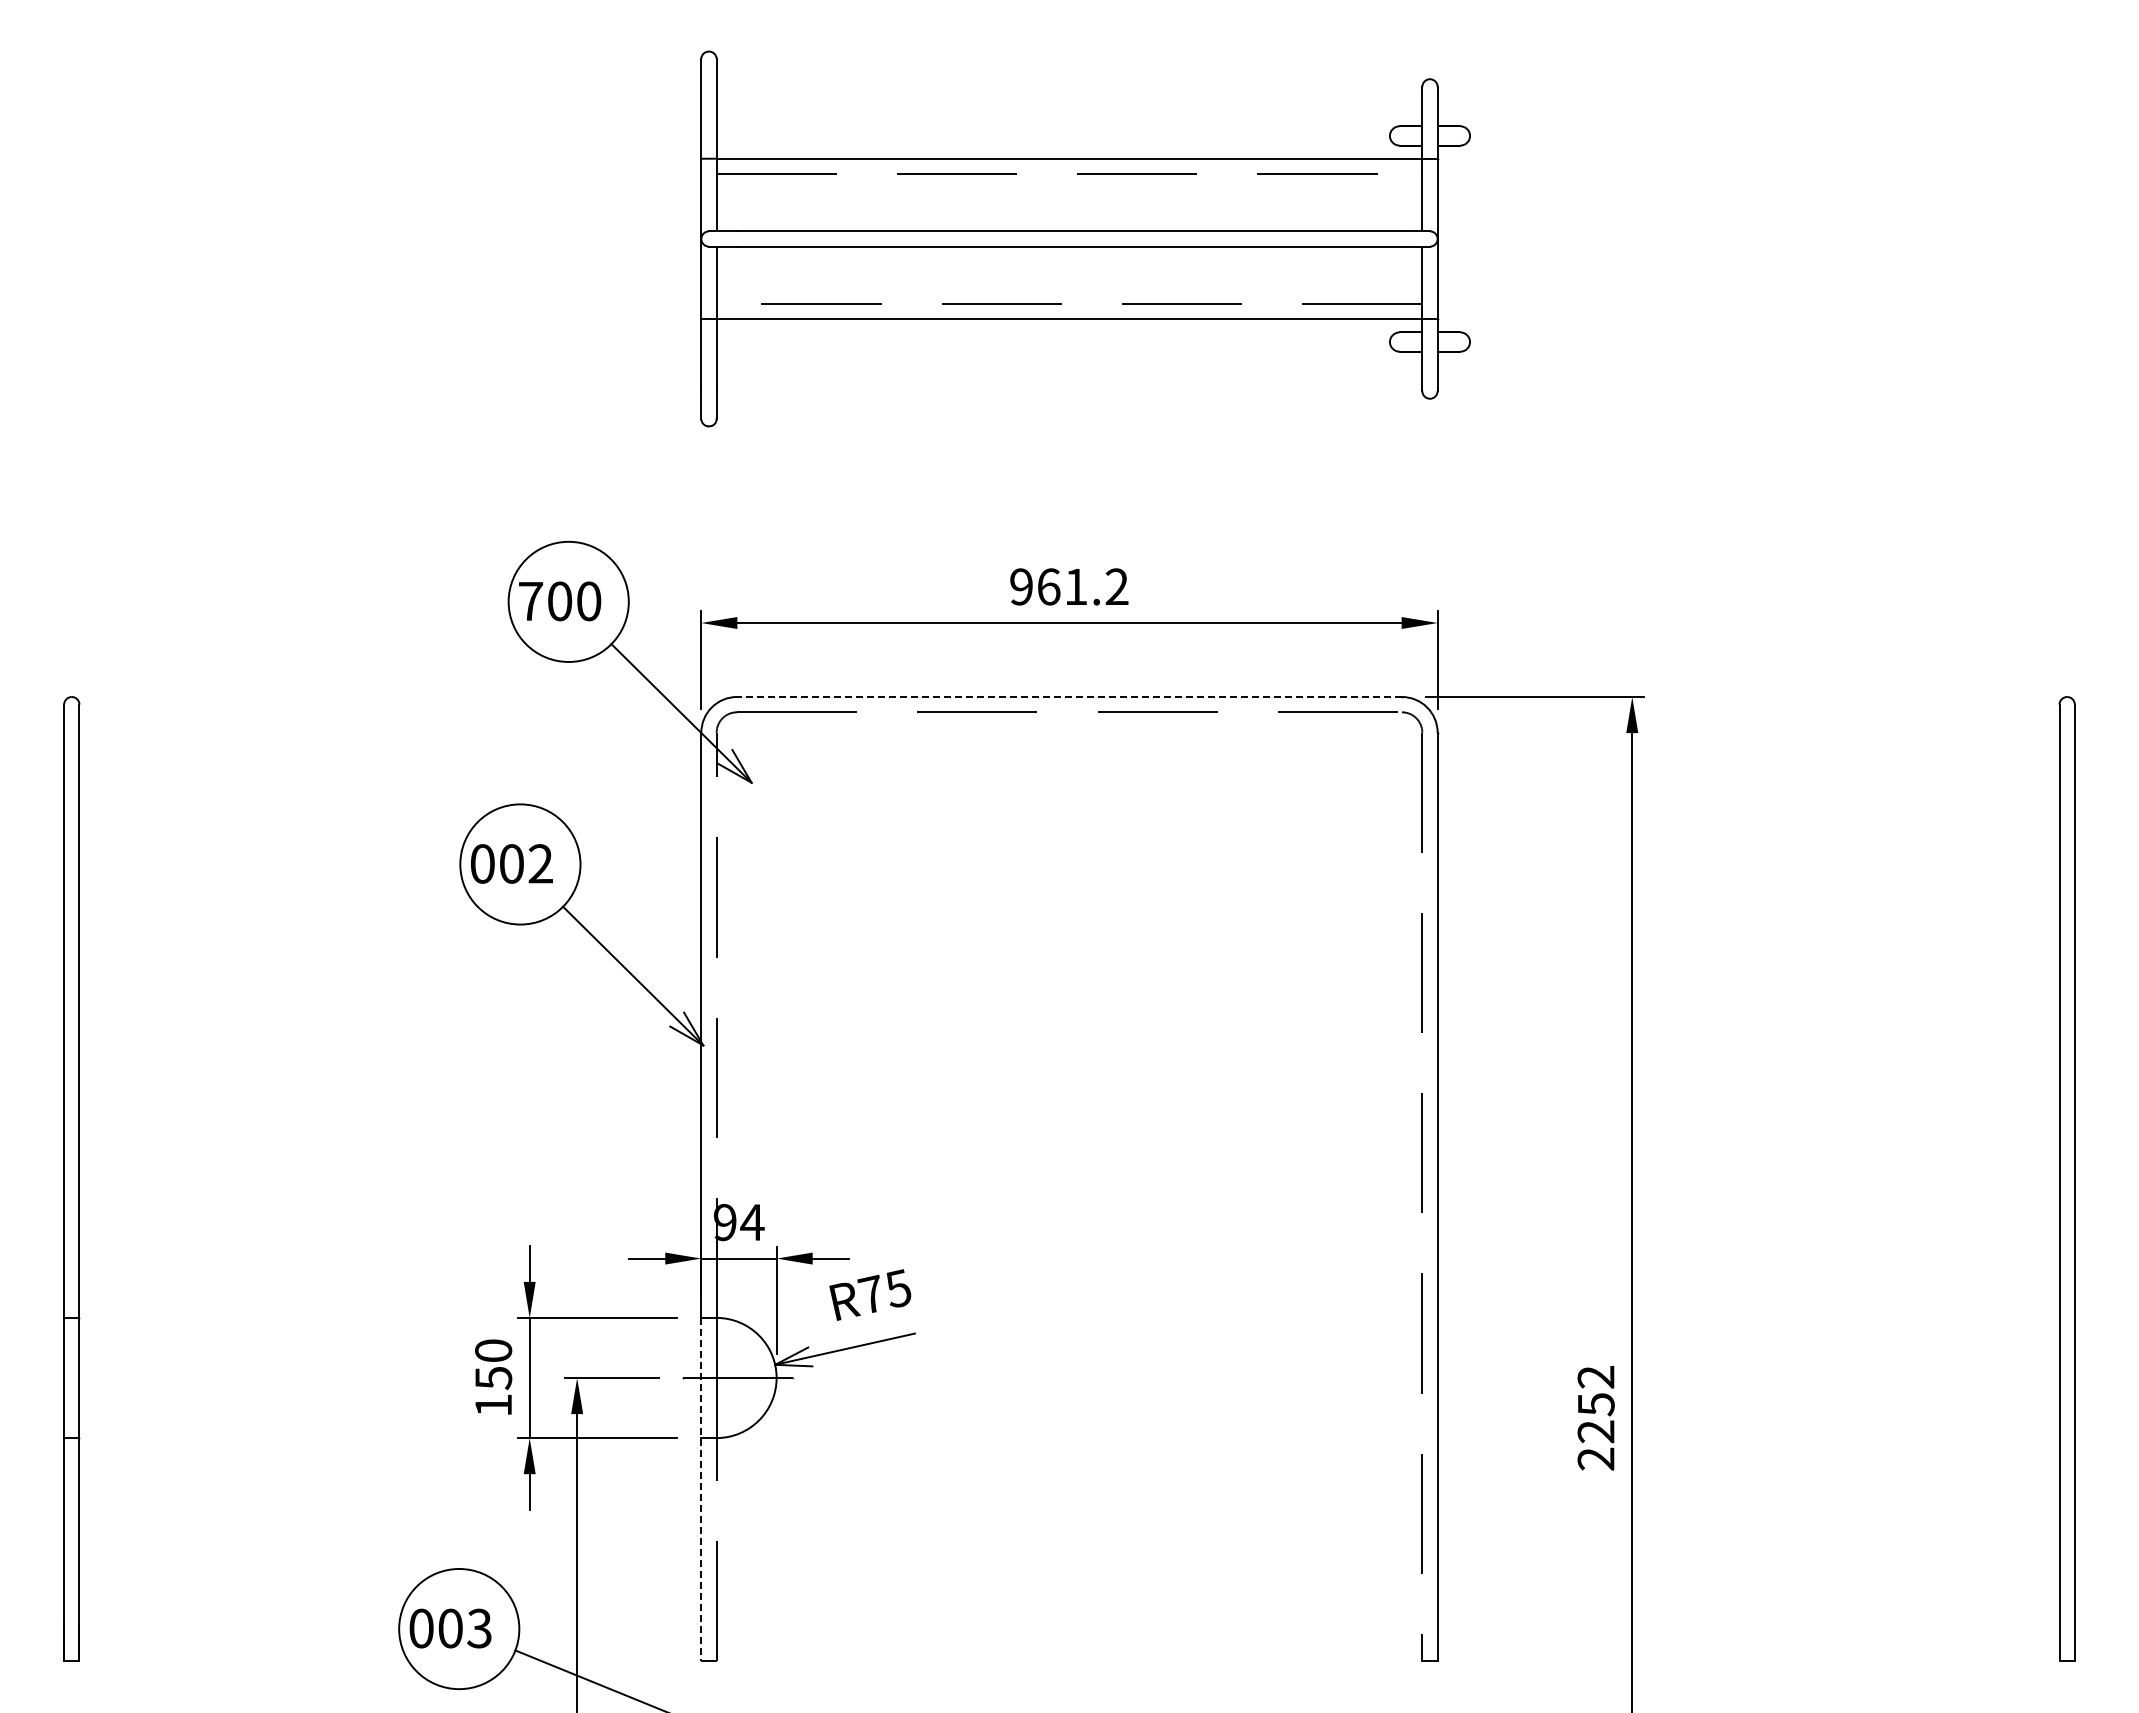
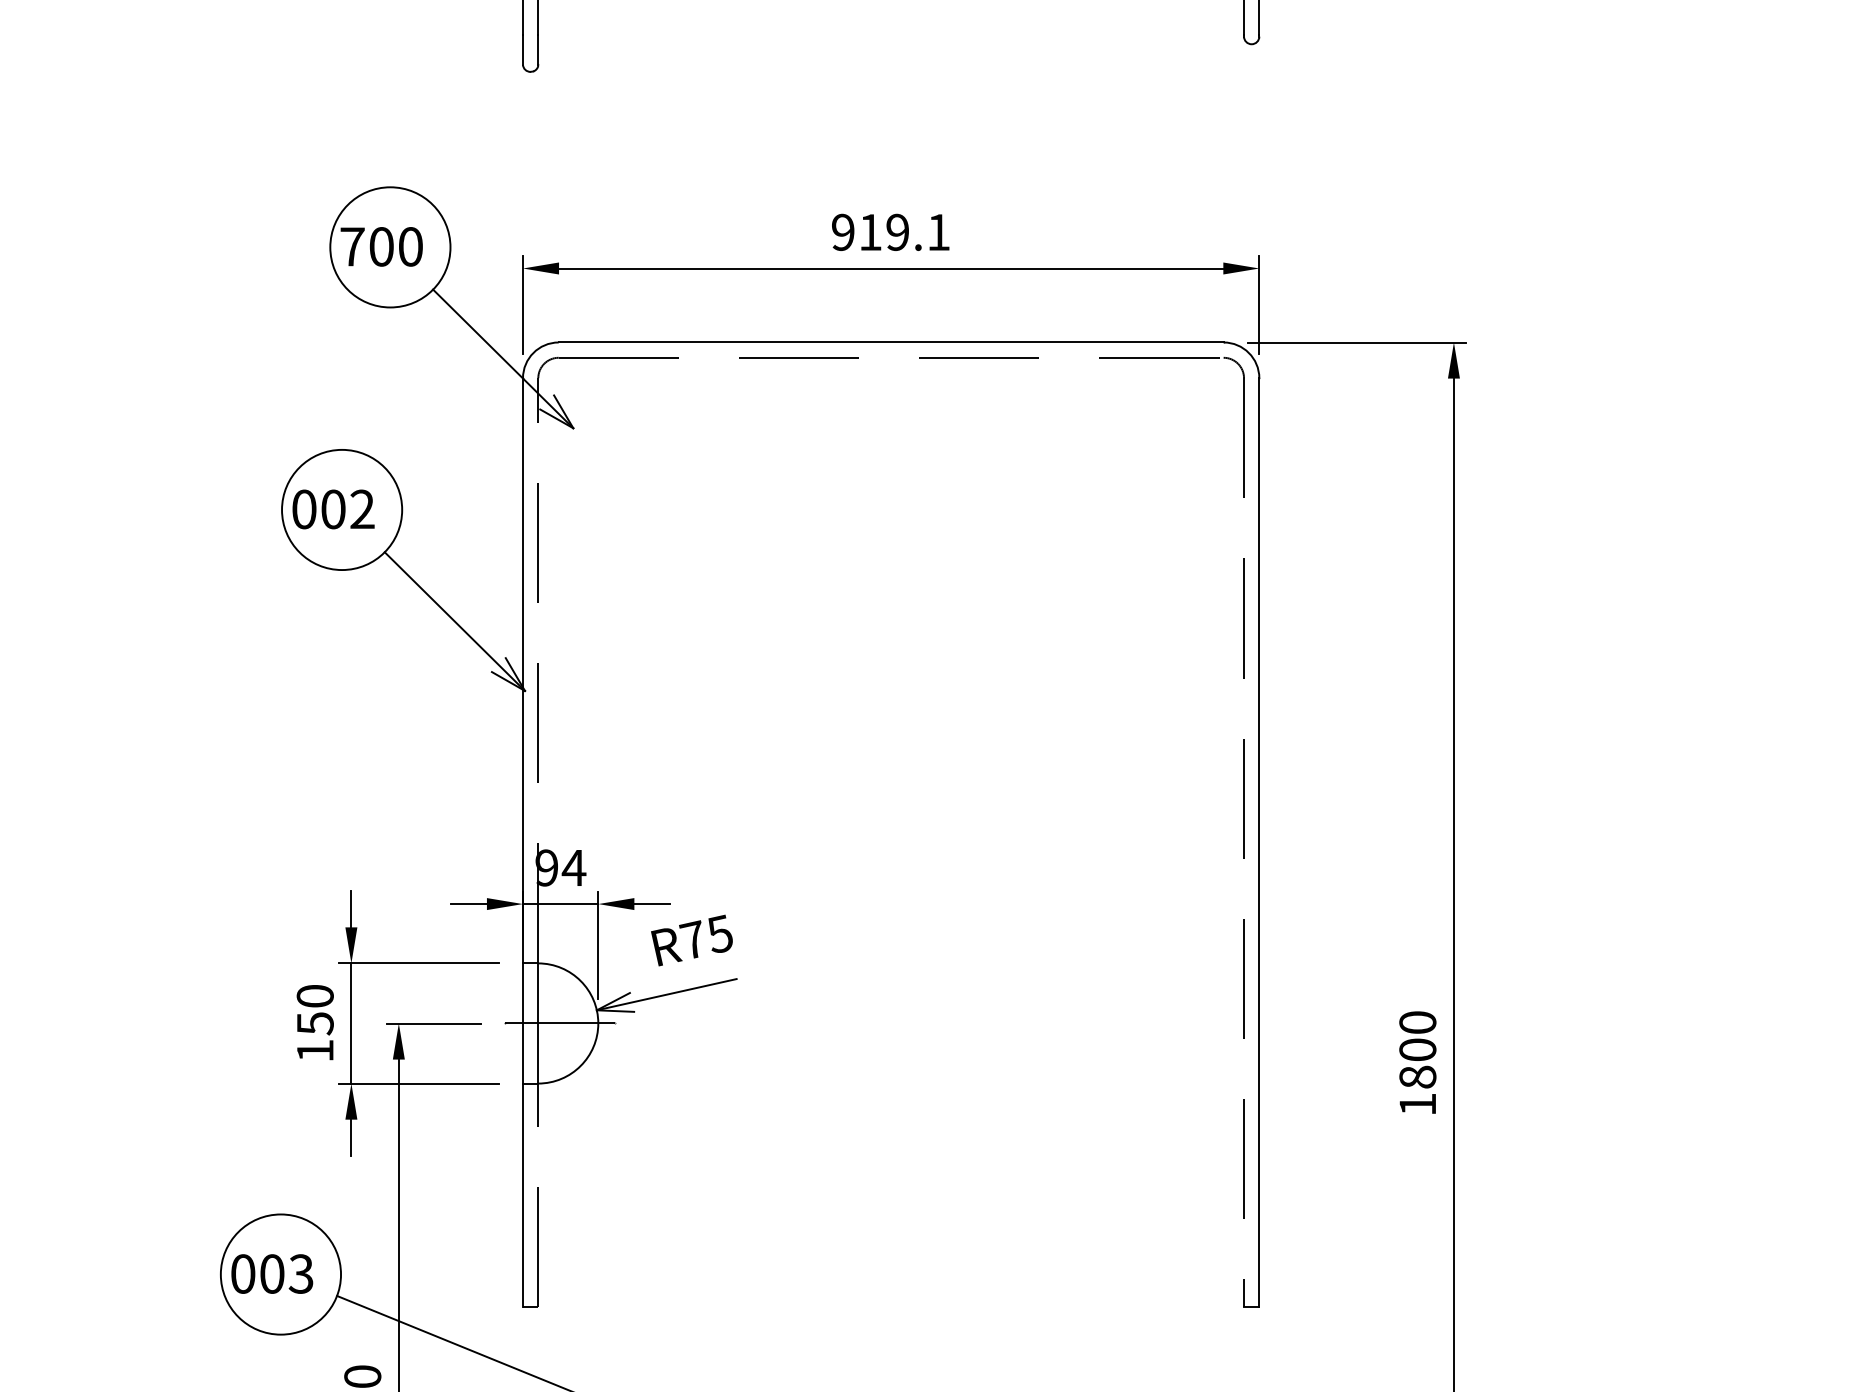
text: (1083, 586) -> (905, 231), 961.2 -> 919.1
line: (1068, 697) -> (890, 342), dashed -> solid
text: (1595, 1417) -> (1417, 1062), 2252 -> 1800
line: (701, 1489) -> (523, 1134), dashed -> solid

